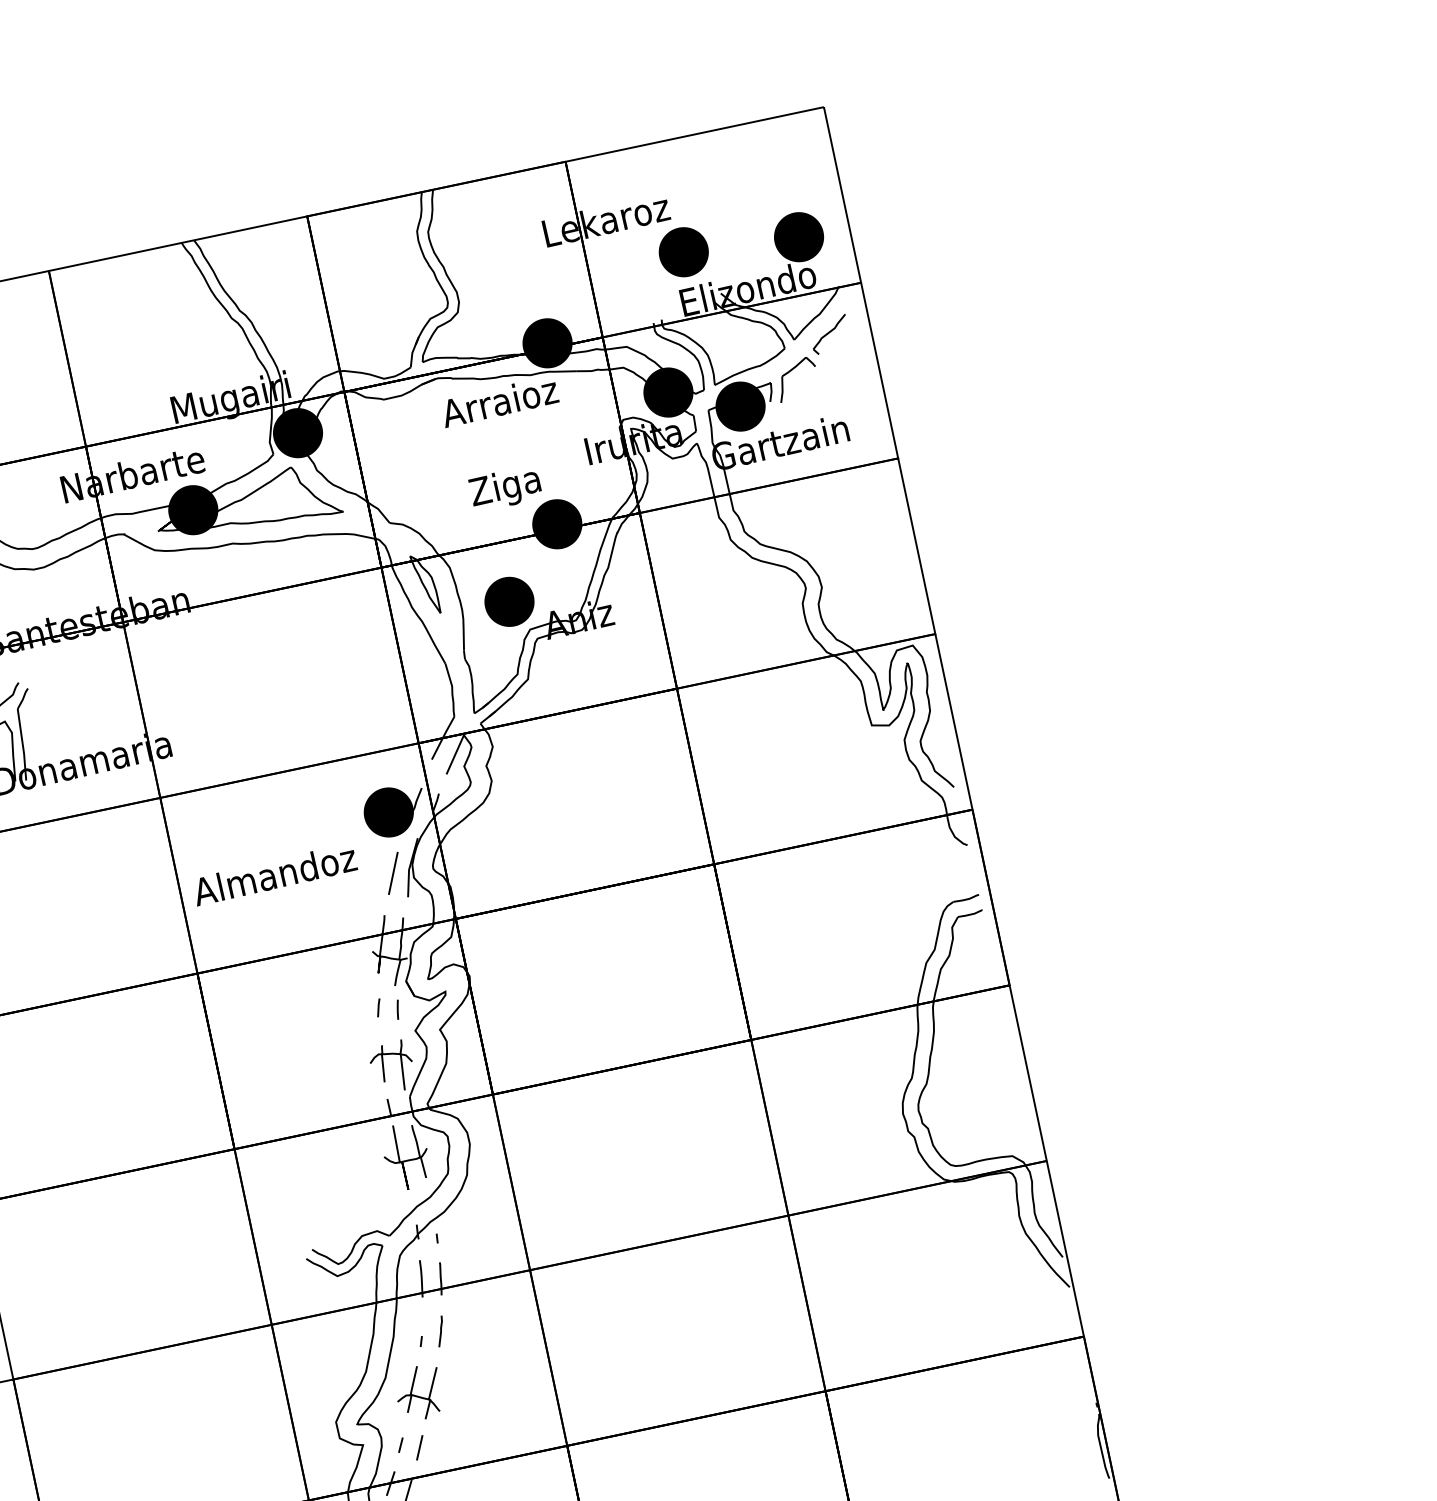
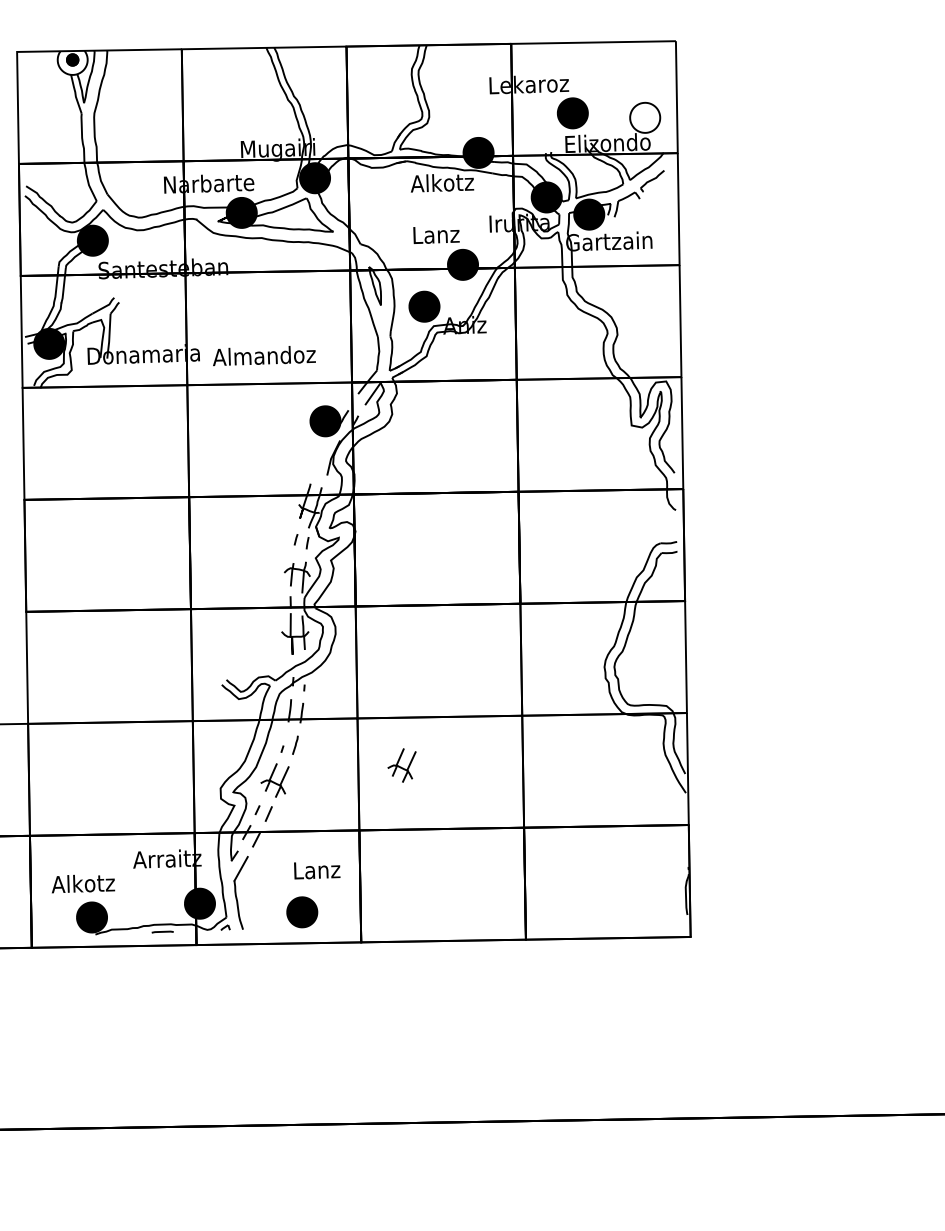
fill: (799, 236) -> (645, 117), removed
text: (499, 400) -> (442, 182), Arraioz -> Alkotz
text: (506, 487) -> (436, 236), Ziga -> Lanz
line: (392, 874) -> (320, 459), removed
text: (275, 875) -> (264, 356), moved
part: (613, 1330) -> (401, 765), added

